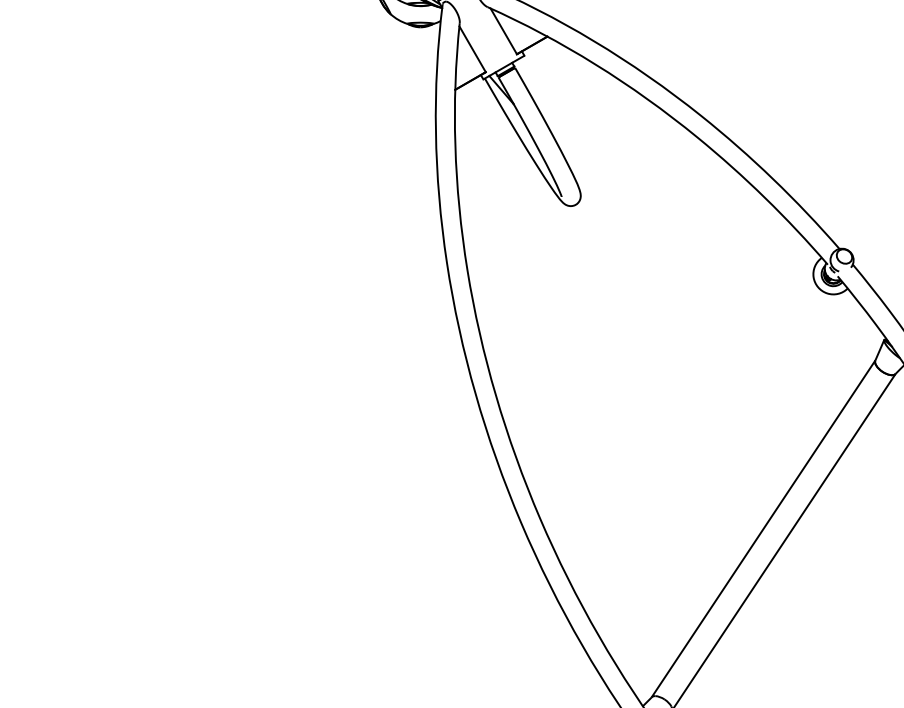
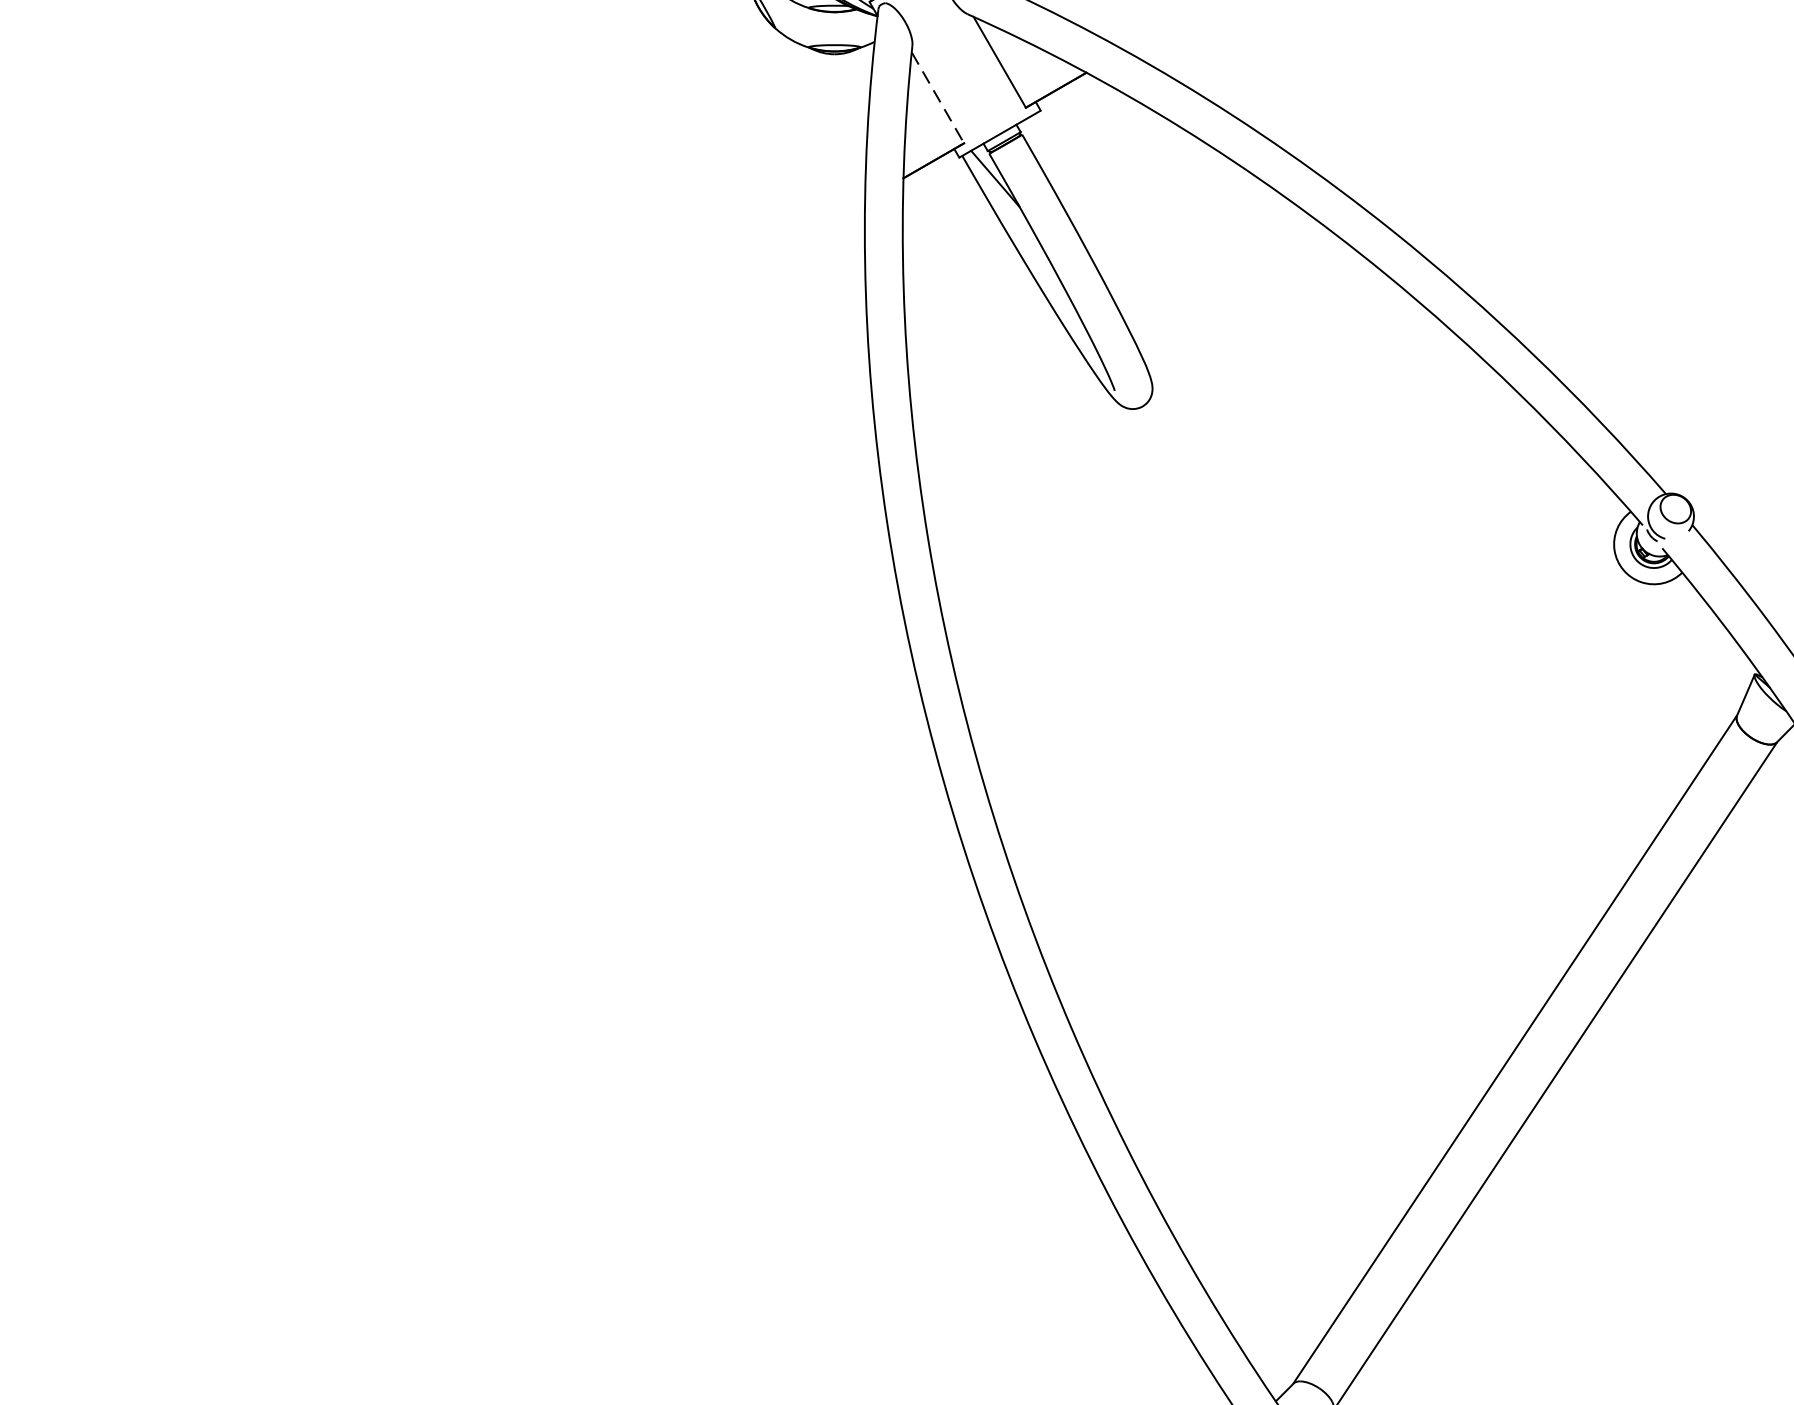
line: (472, 49) -> (937, 98), solid -> dashed

